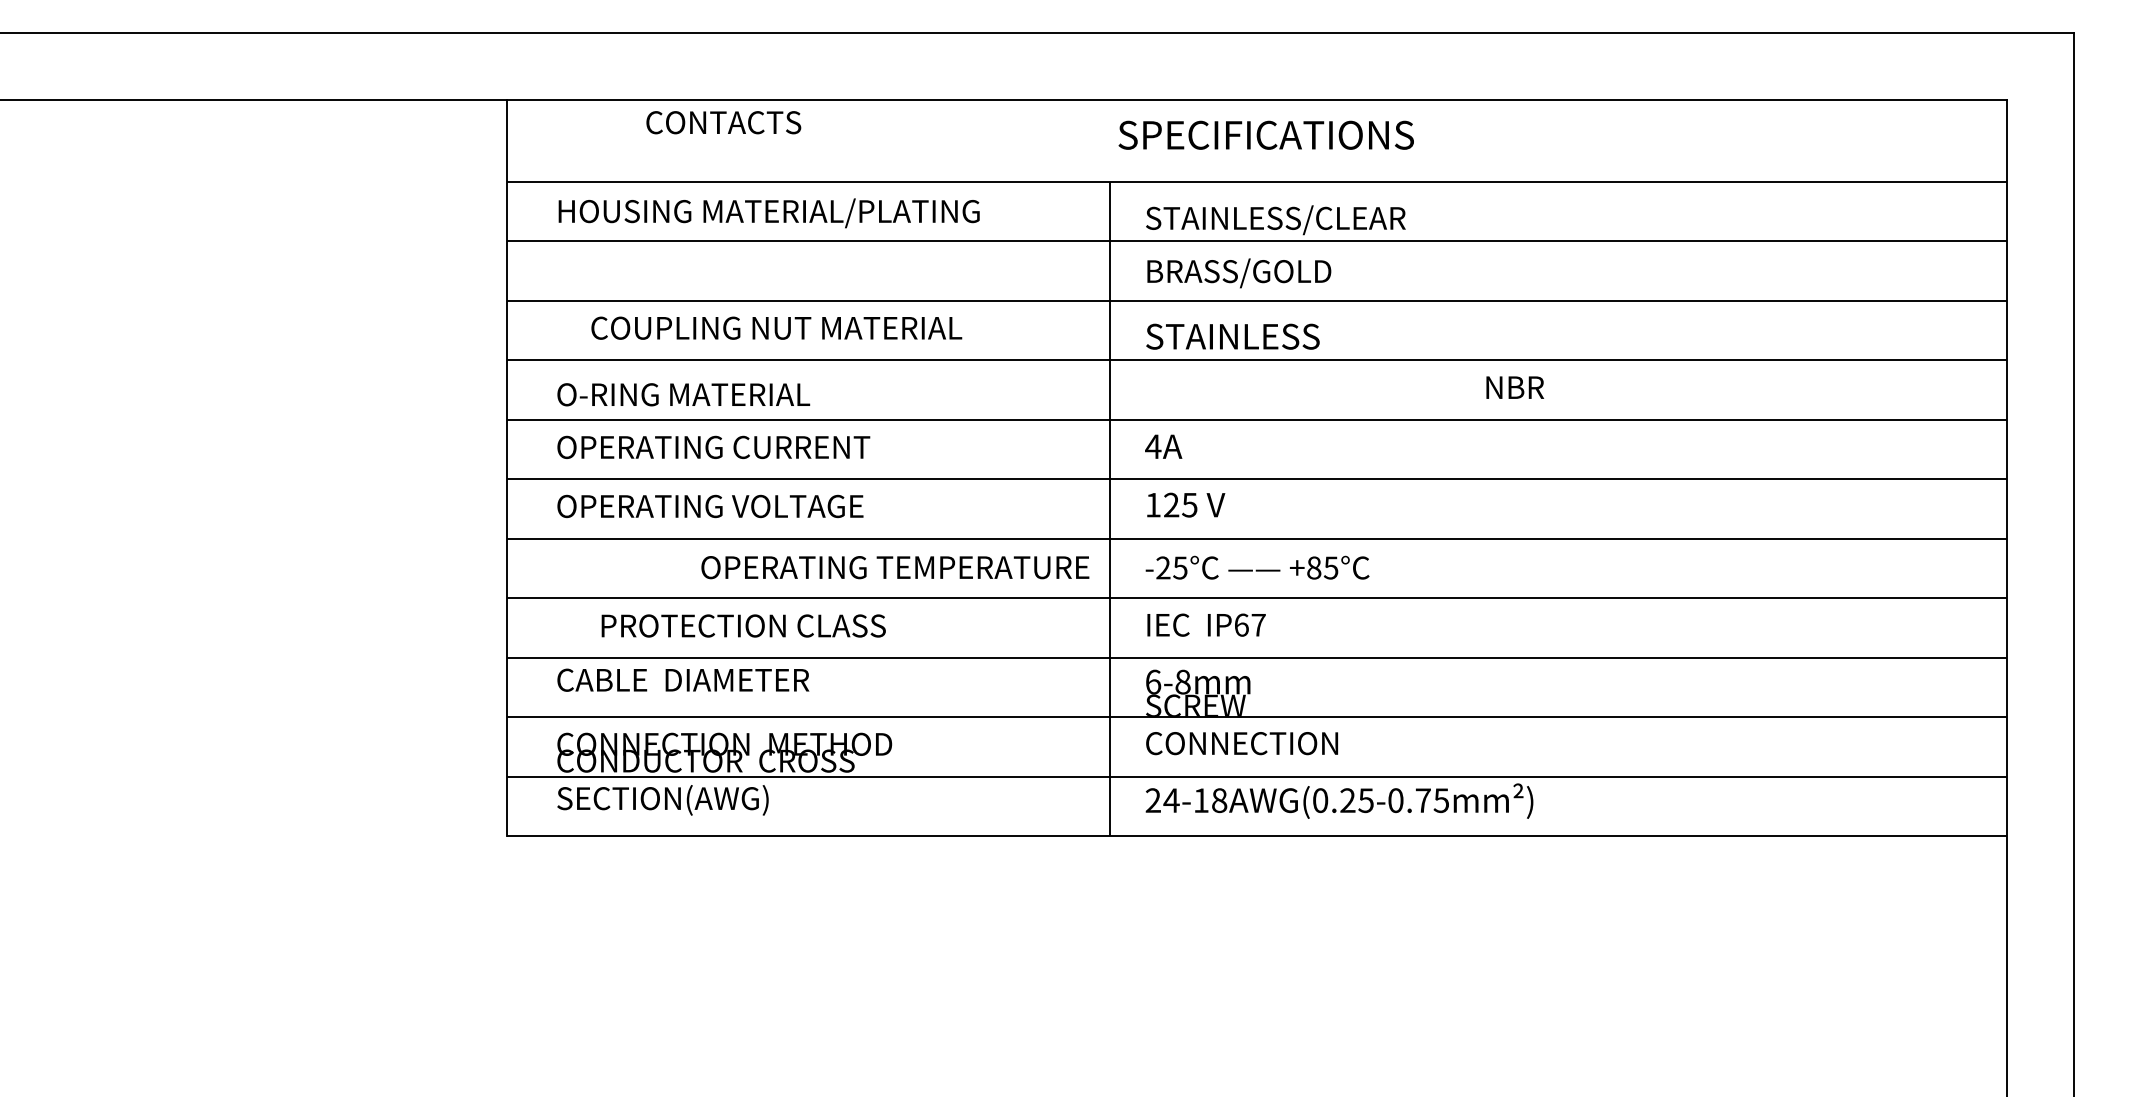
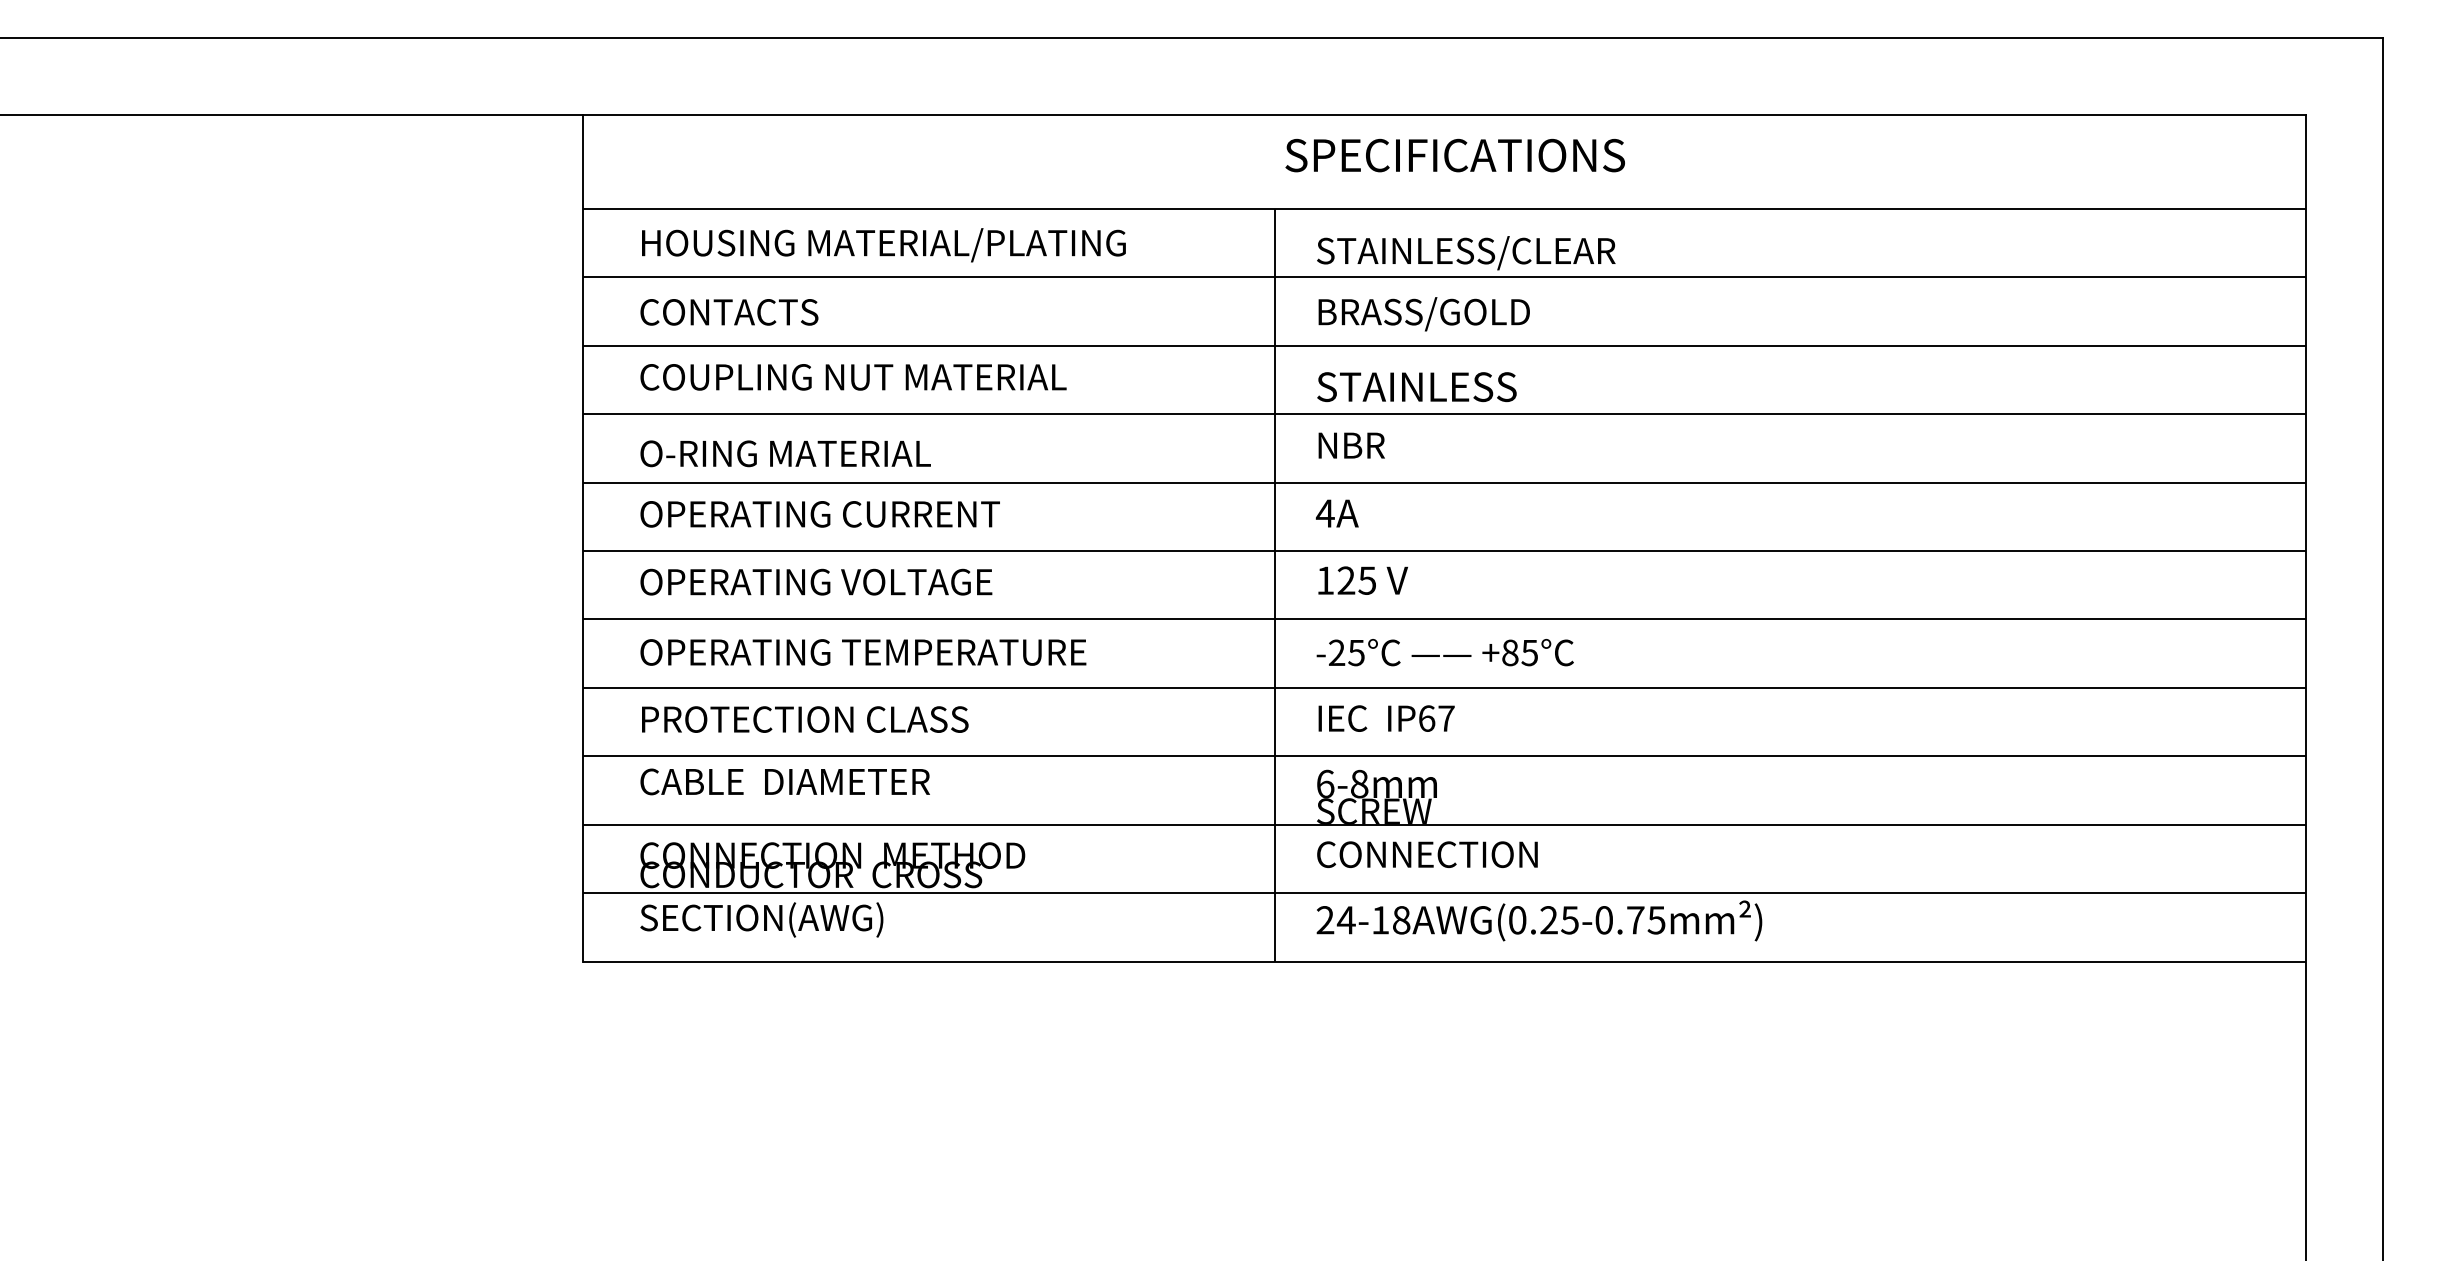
text: (723, 122) -> (729, 312), moved
text: (776, 327) -> (853, 376), moved
text: (1515, 387) -> (1352, 445), moved
text: (895, 567) -> (863, 652), moved
text: (743, 625) -> (804, 719), moved

